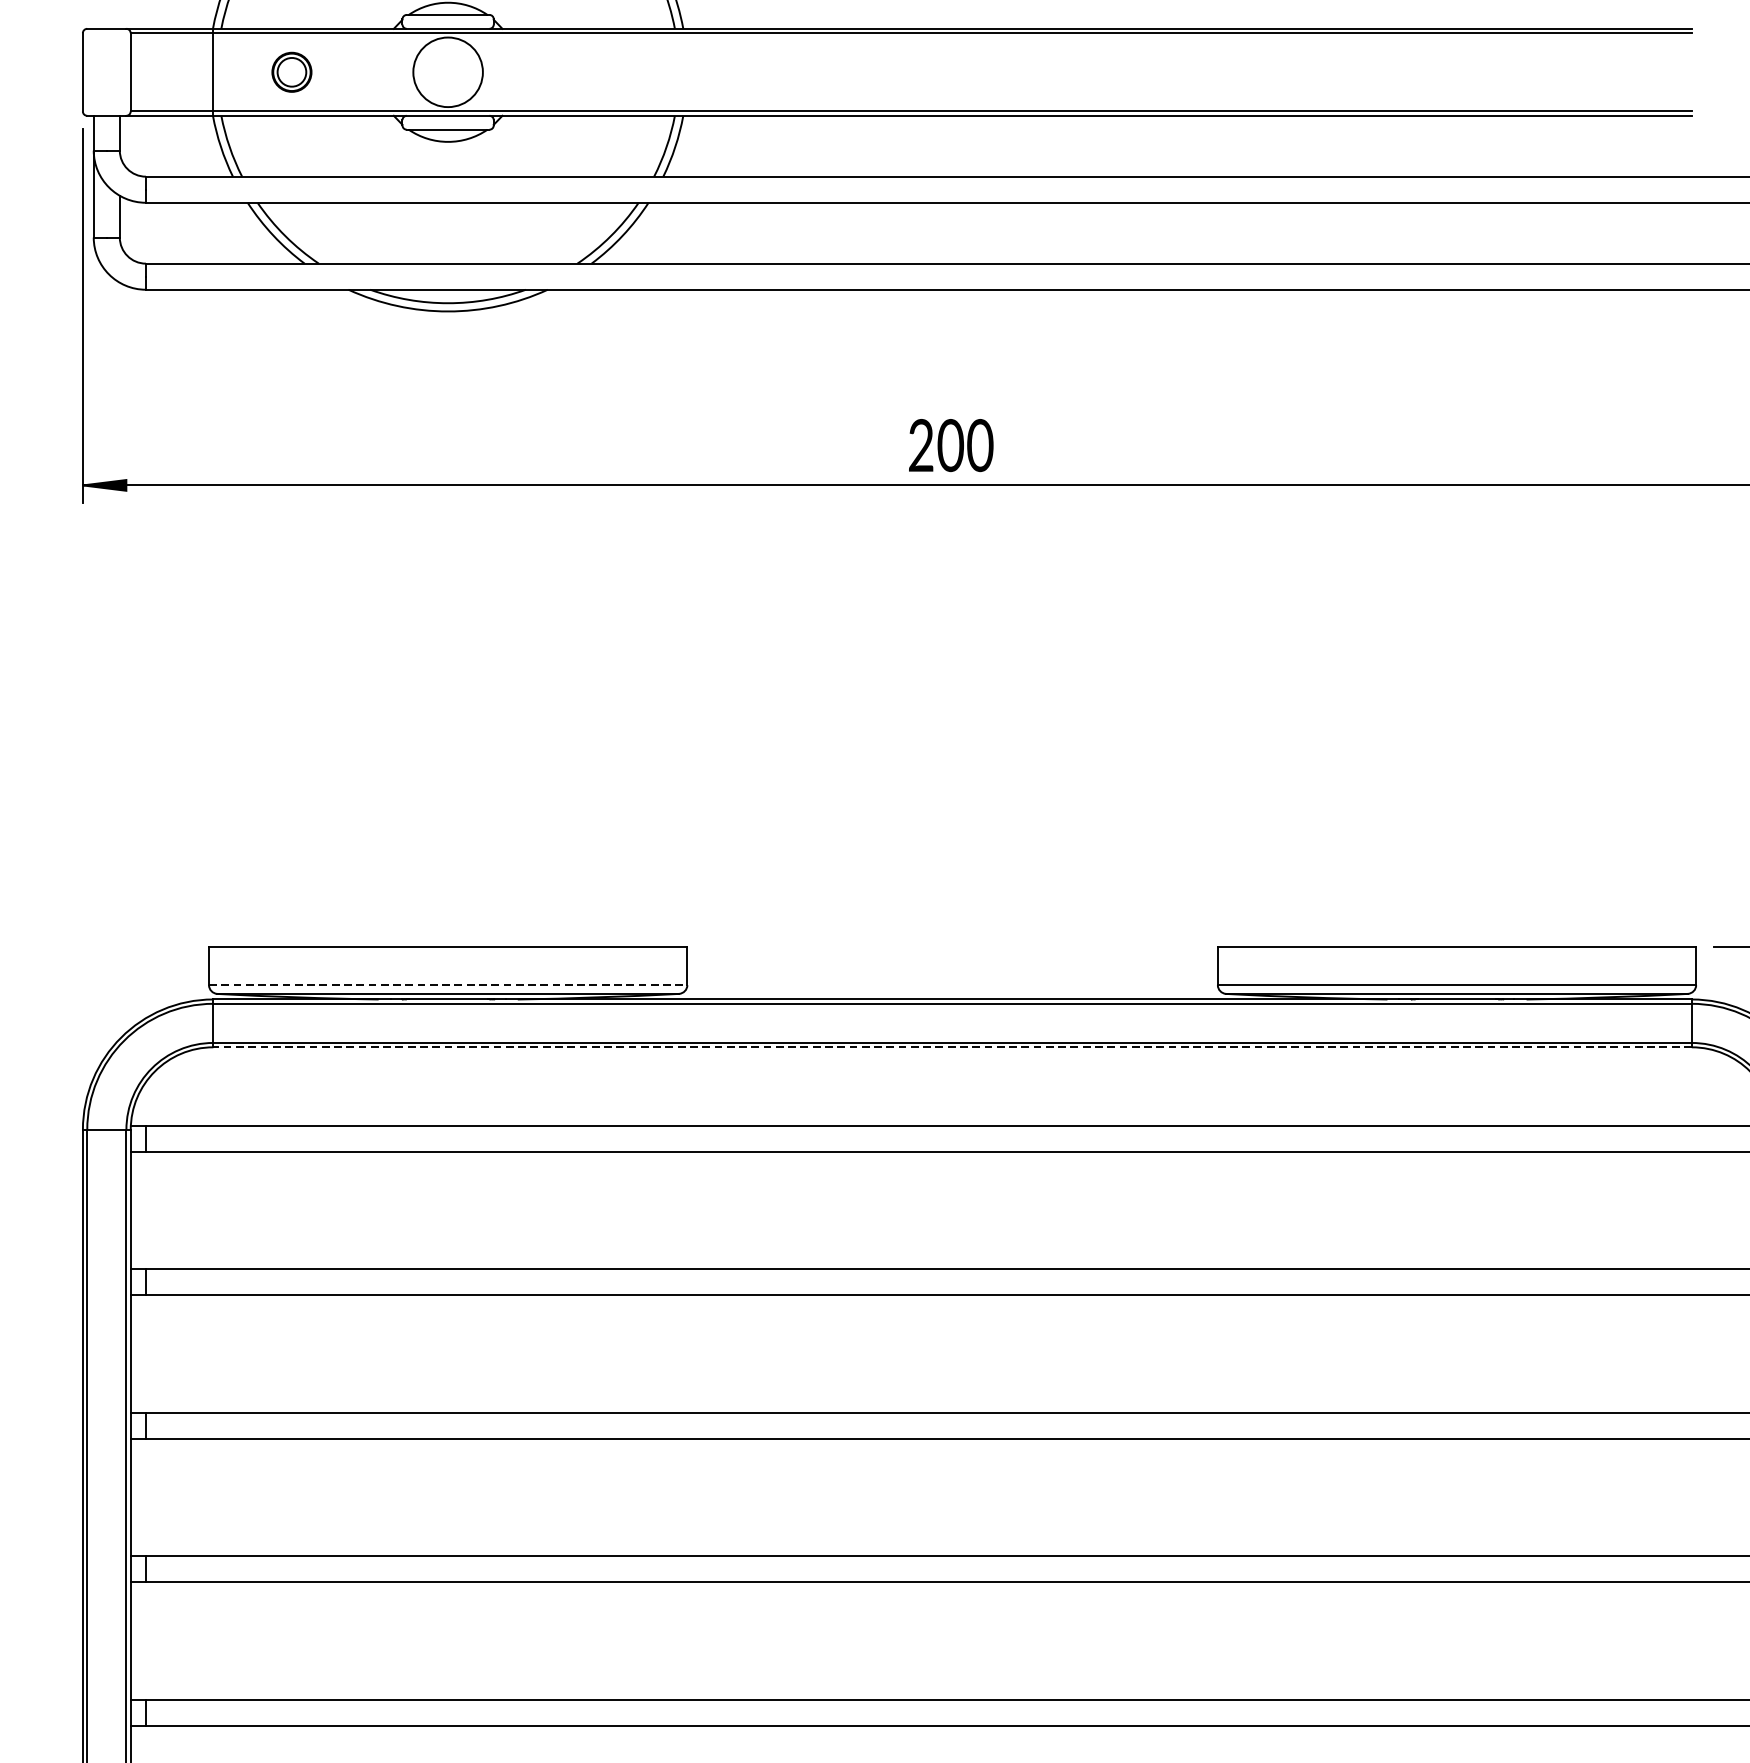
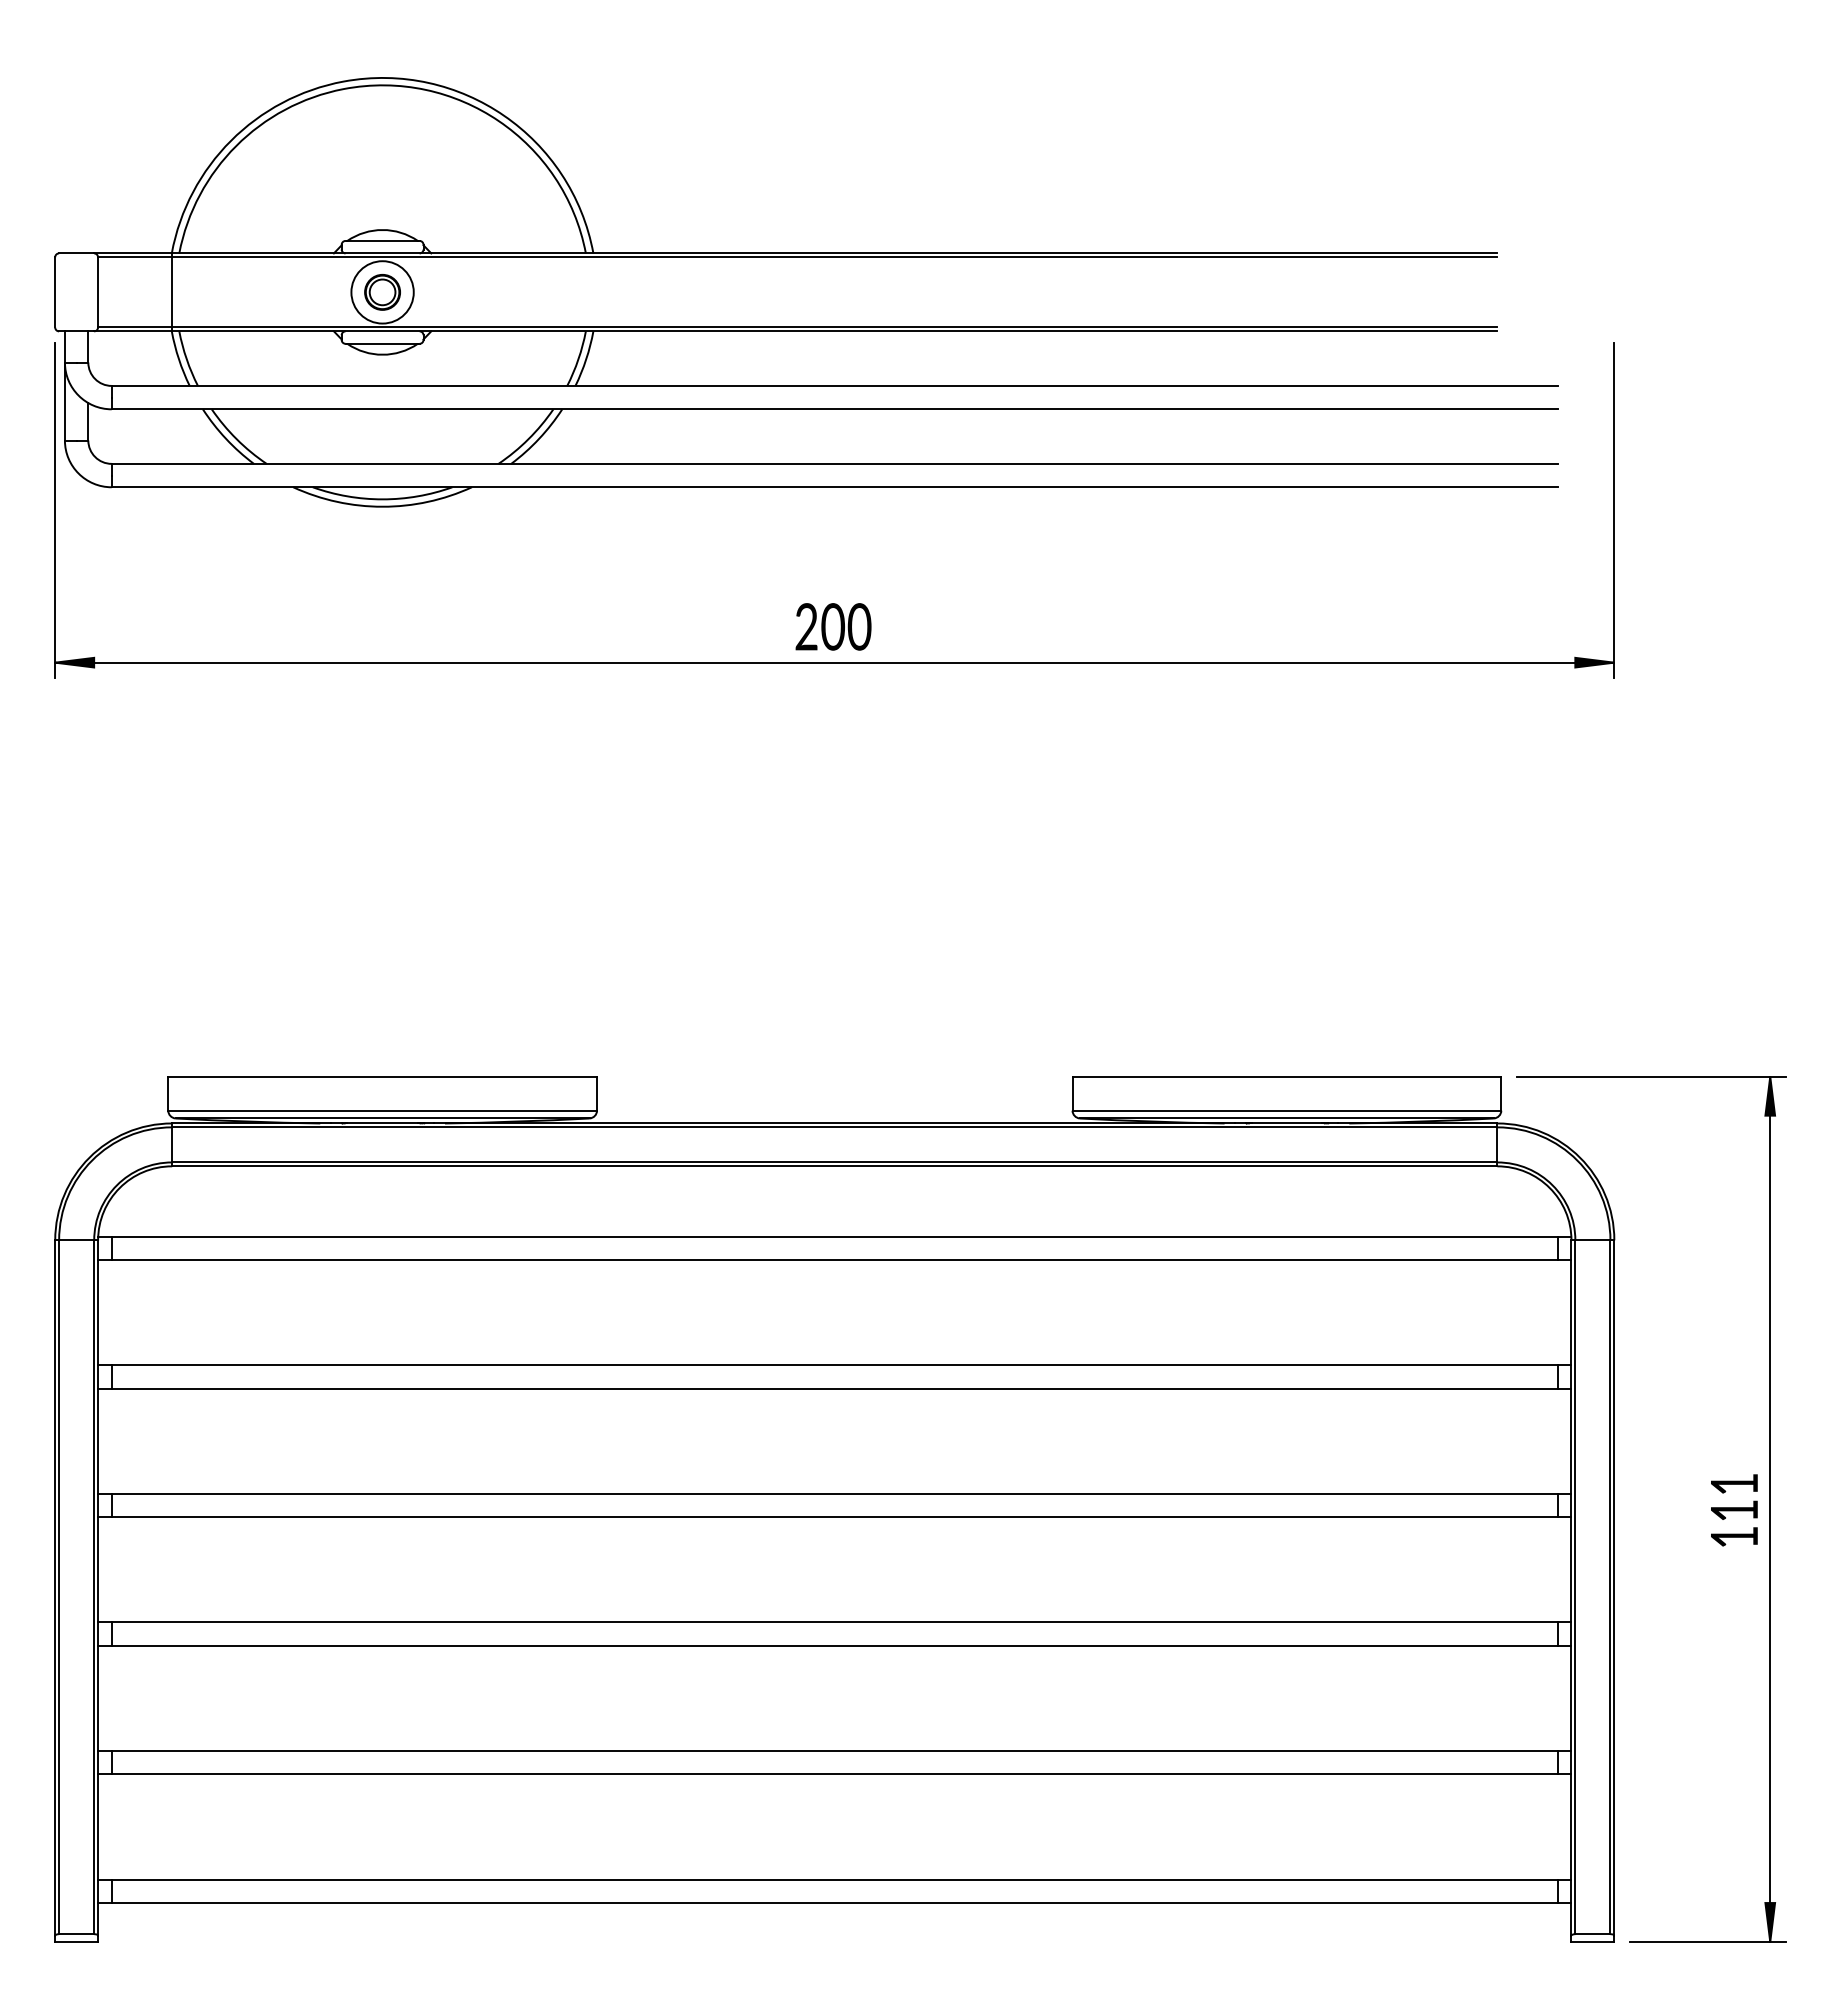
part: (291, 72) -> (382, 292), moved
line: (449, 985) -> (383, 1110), dashed -> solid
line: (952, 1047) -> (834, 1166), dashed -> solid

